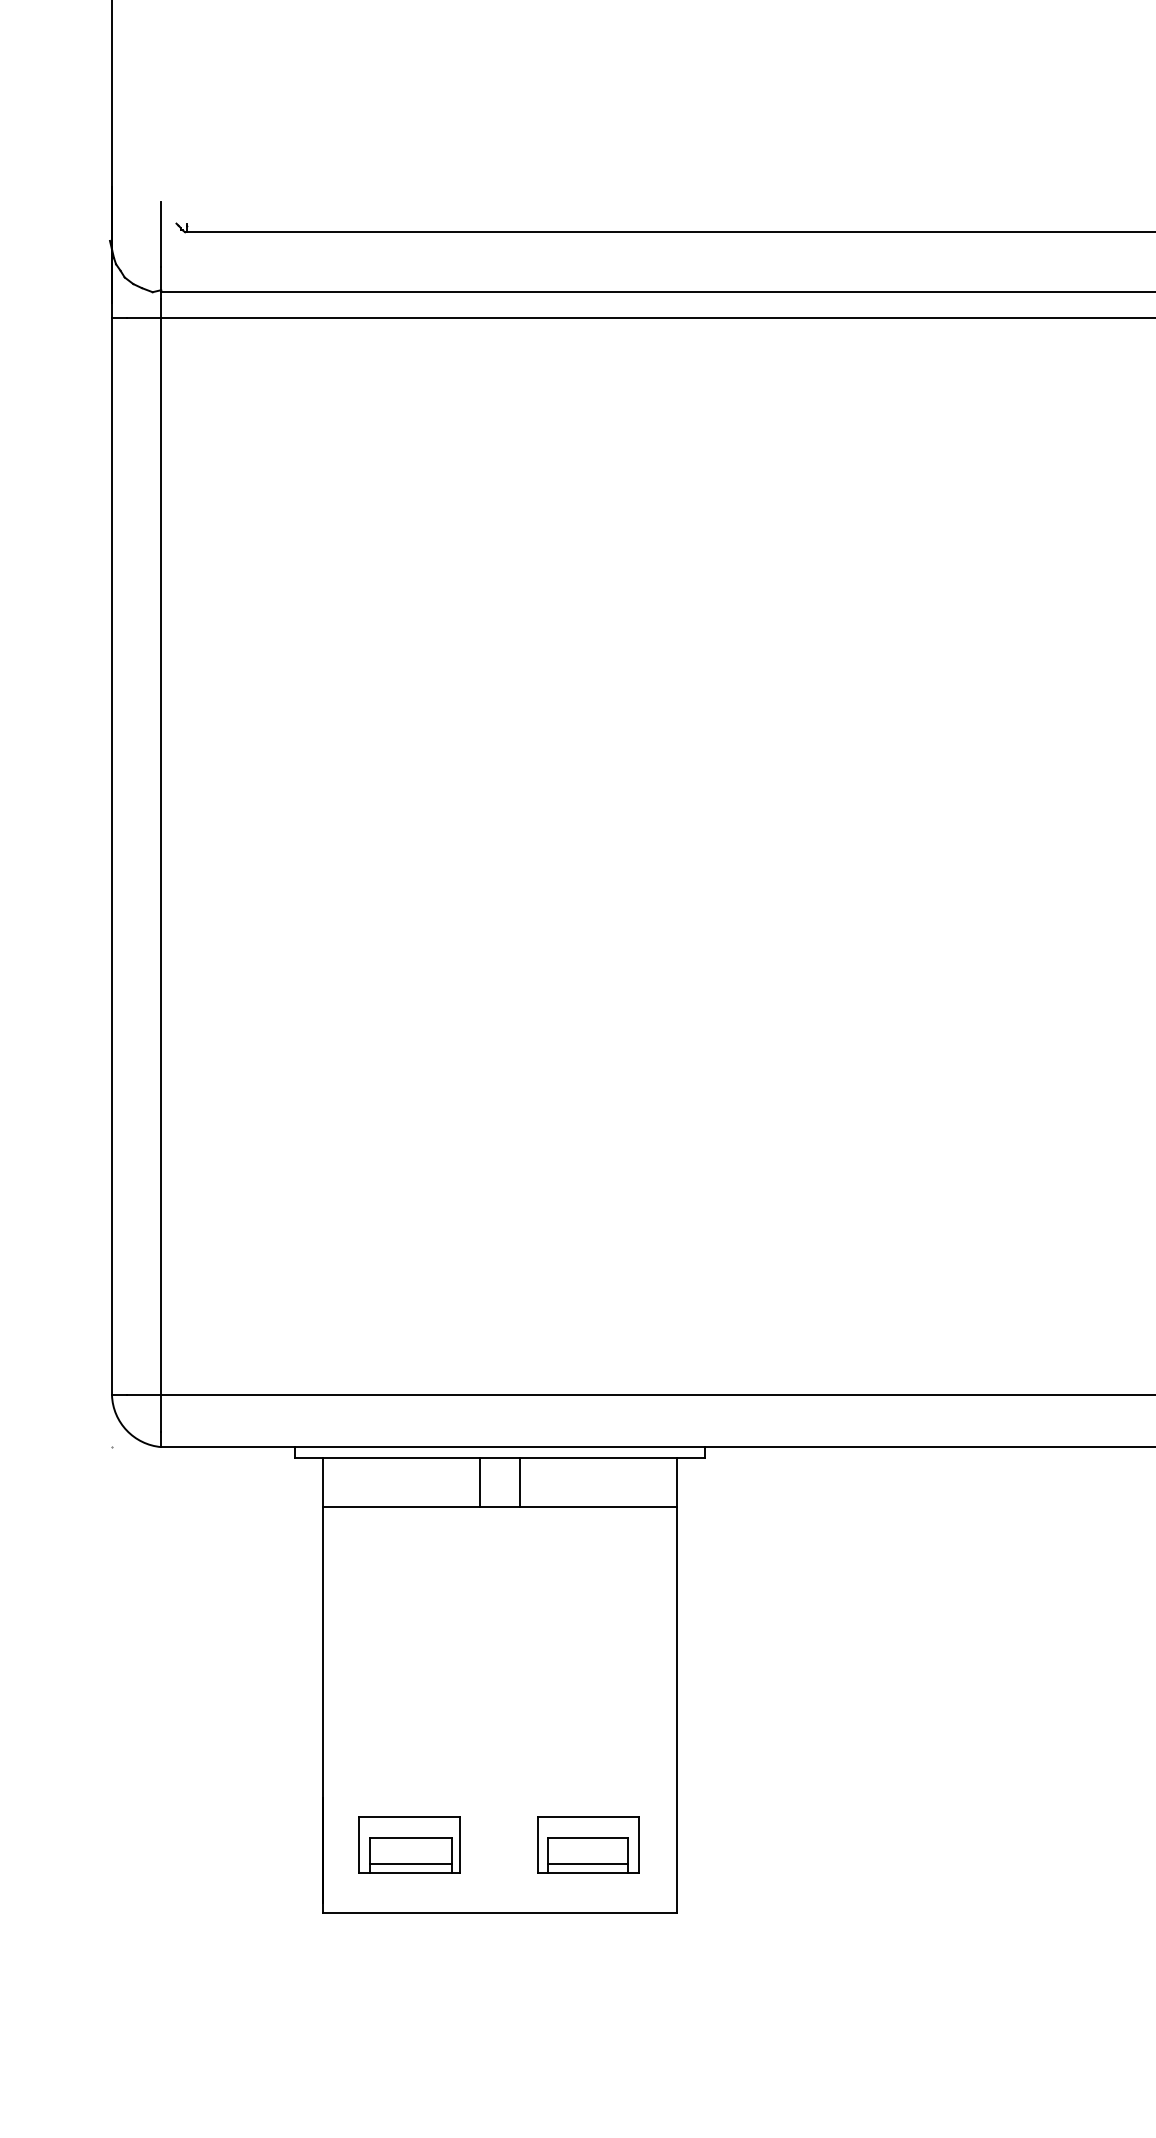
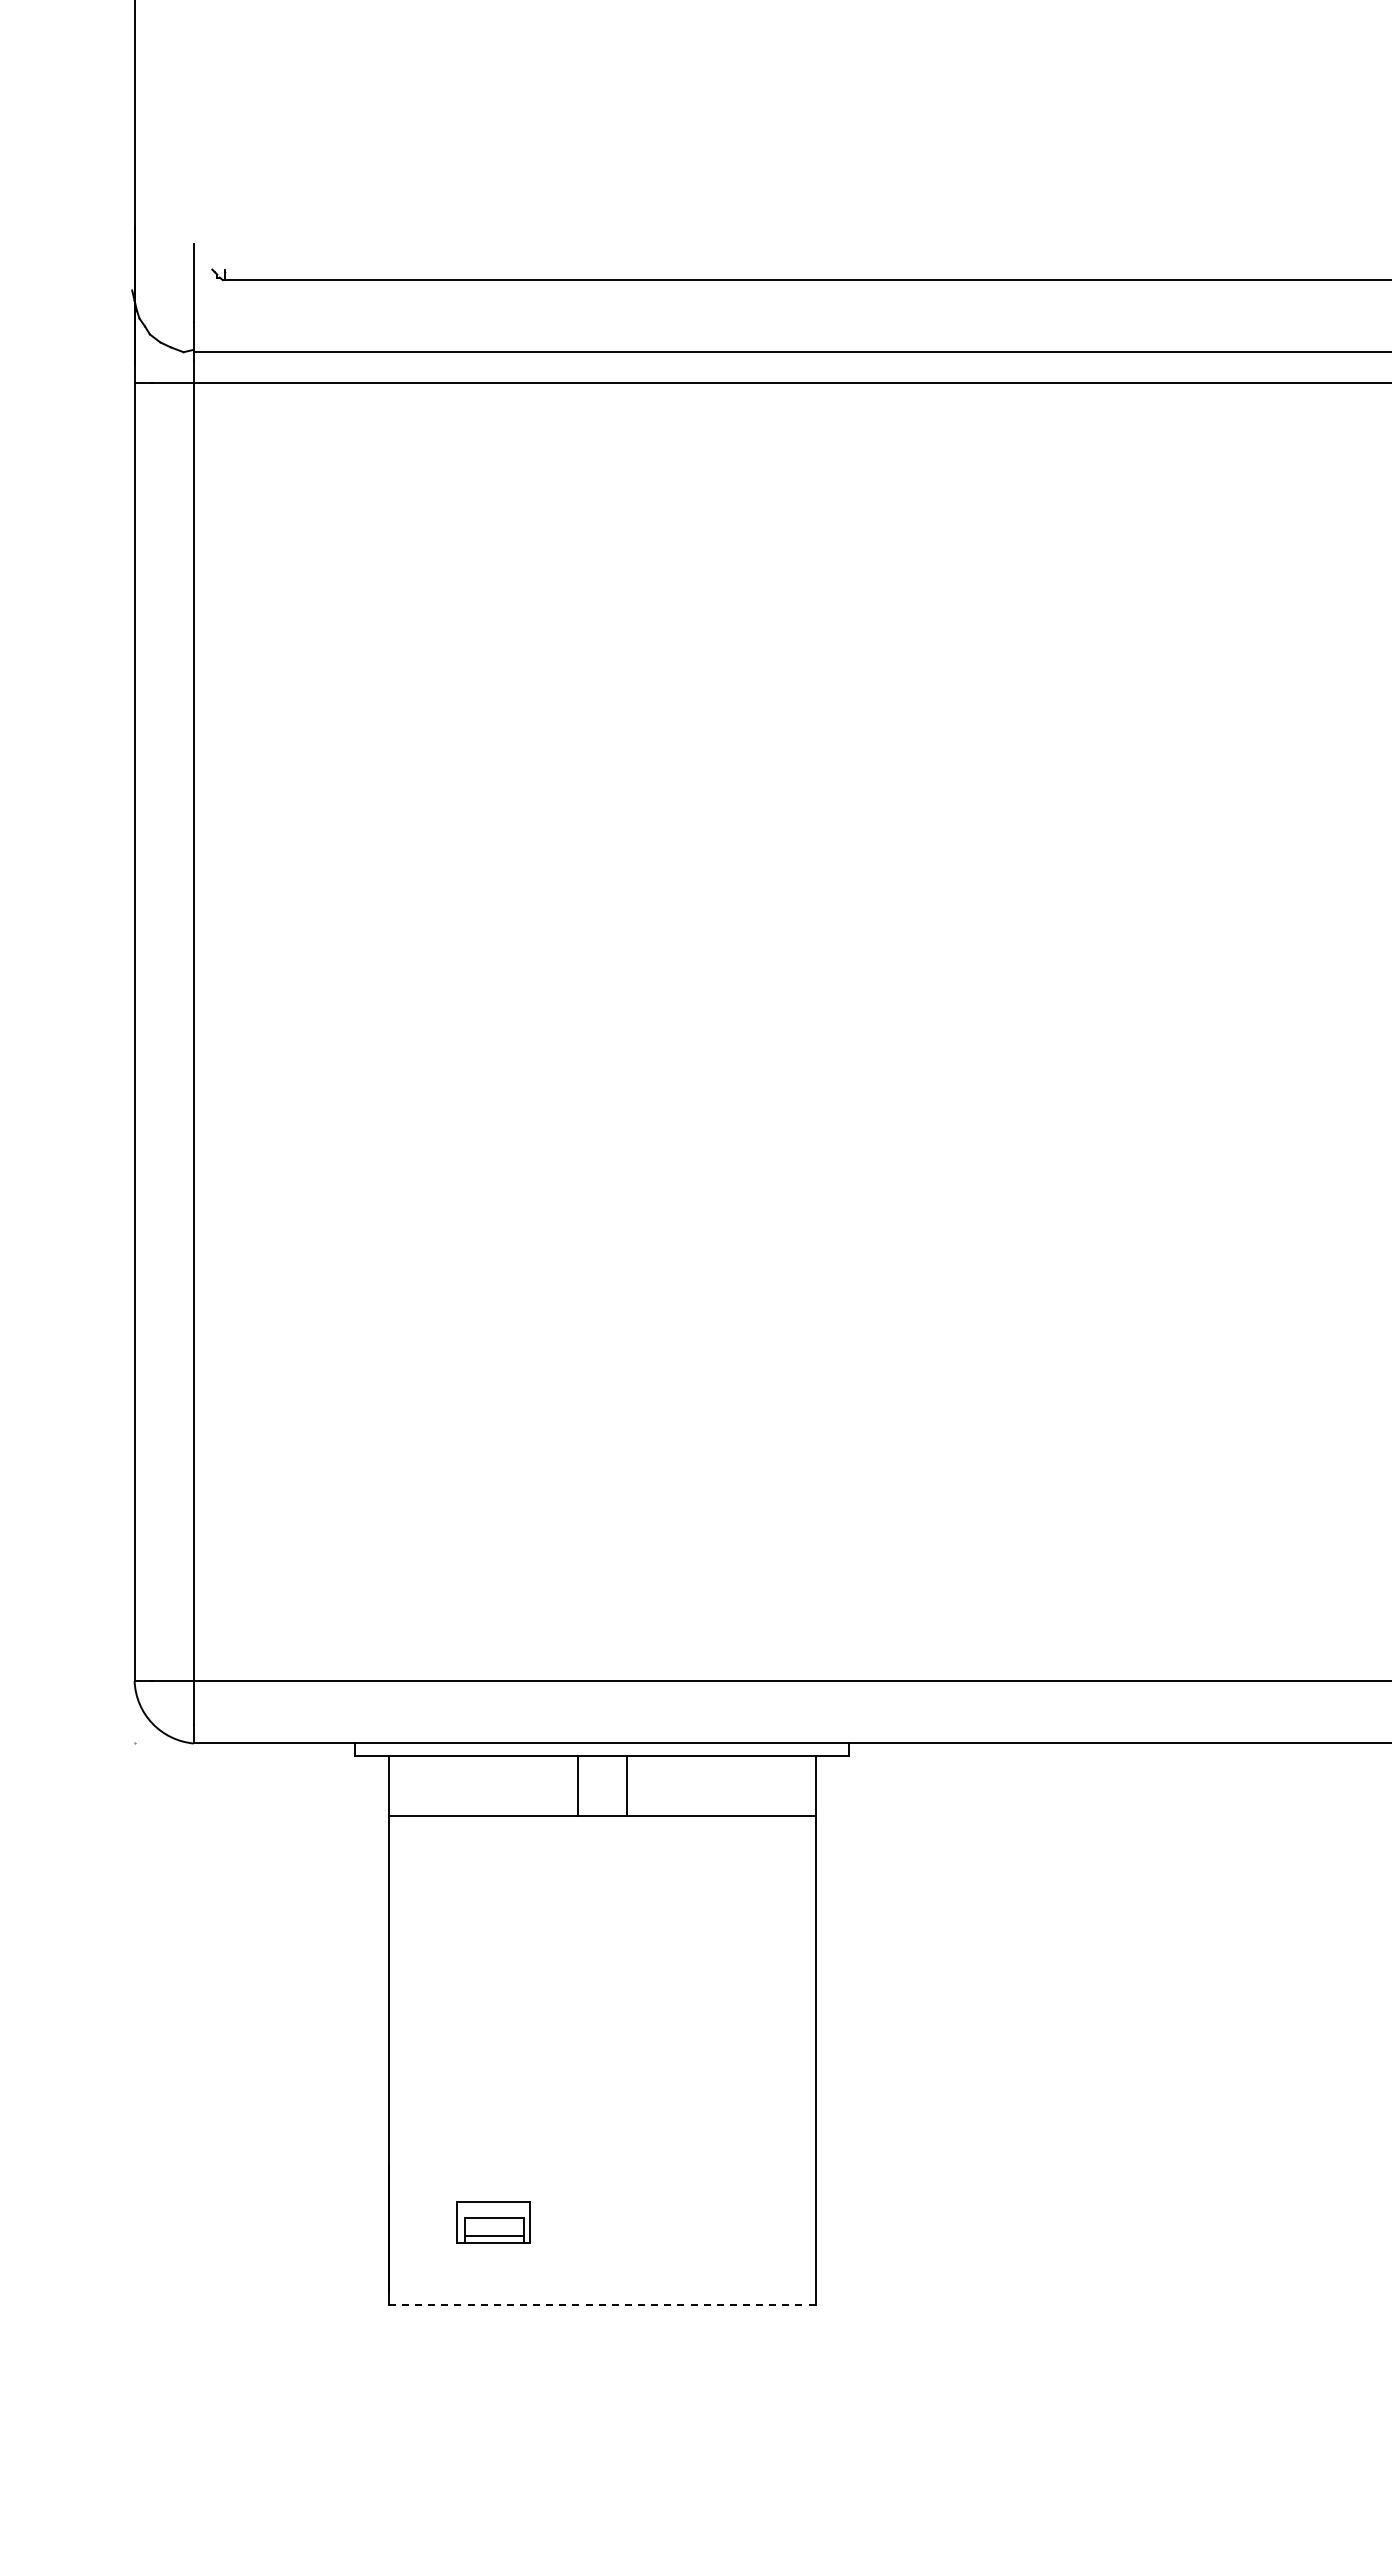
part: (409, 1844) -> (493, 2222), size x0.6
part: (587, 1844) -> (707, 2222), removed
line: (500, 1913) -> (602, 2305), solid -> dashed

